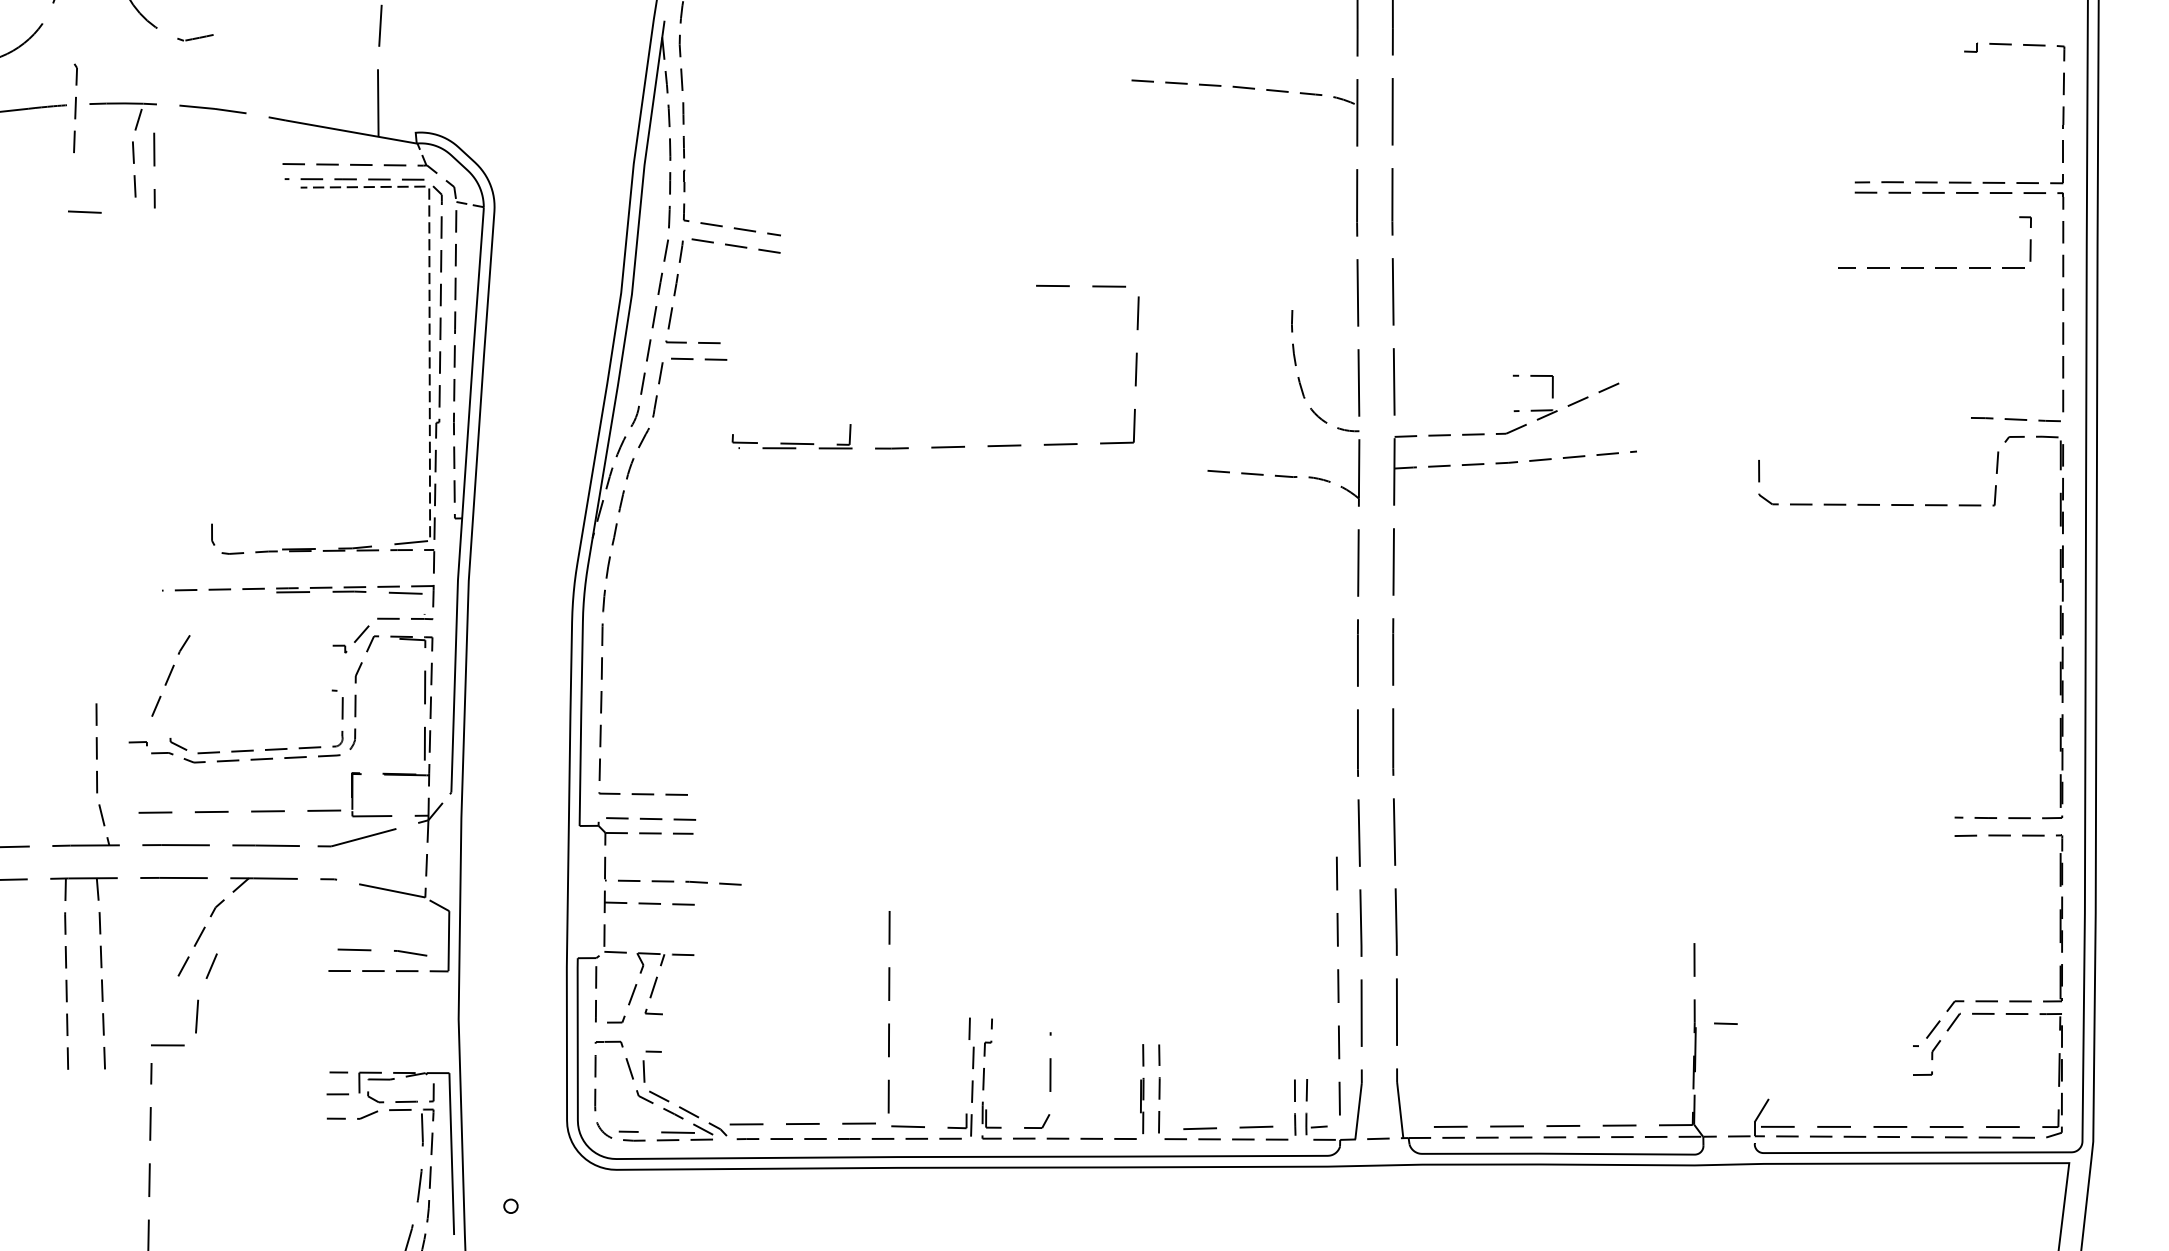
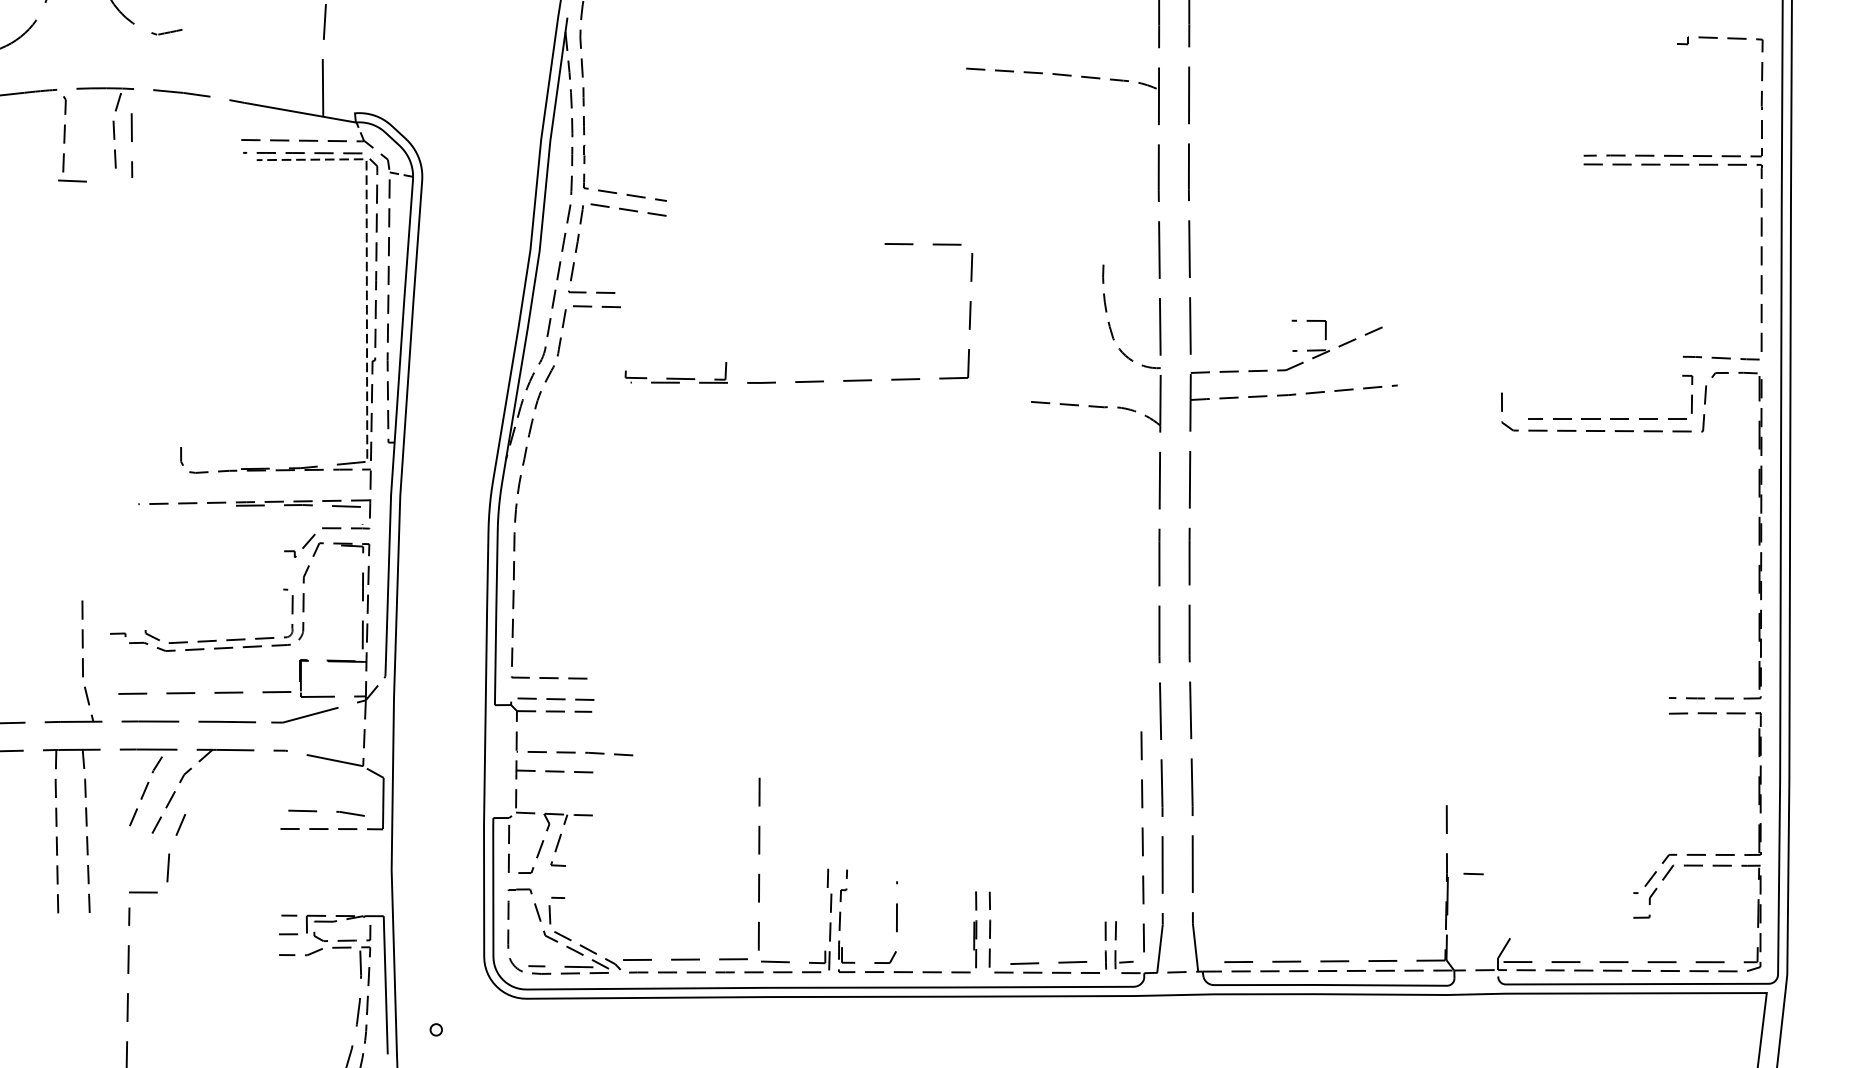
line: (75, 108) -> (64, 134), moved
line: (1935, 267) -> (1610, 418), moved
line: (170, 675) -> (145, 790), moved

